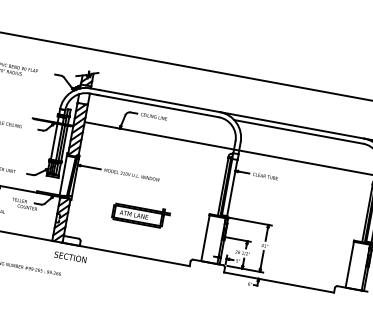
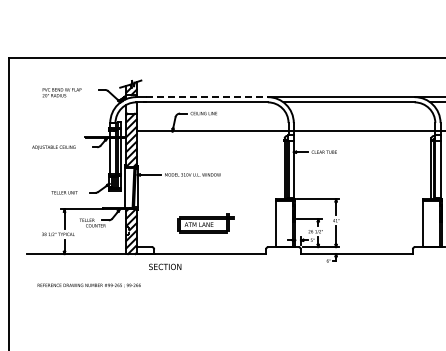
line: (160, 101) -> (207, 97), solid -> dashed
part: (140, 214) -> (205, 223), moved
text: (70, 256) -> (165, 266), moved

